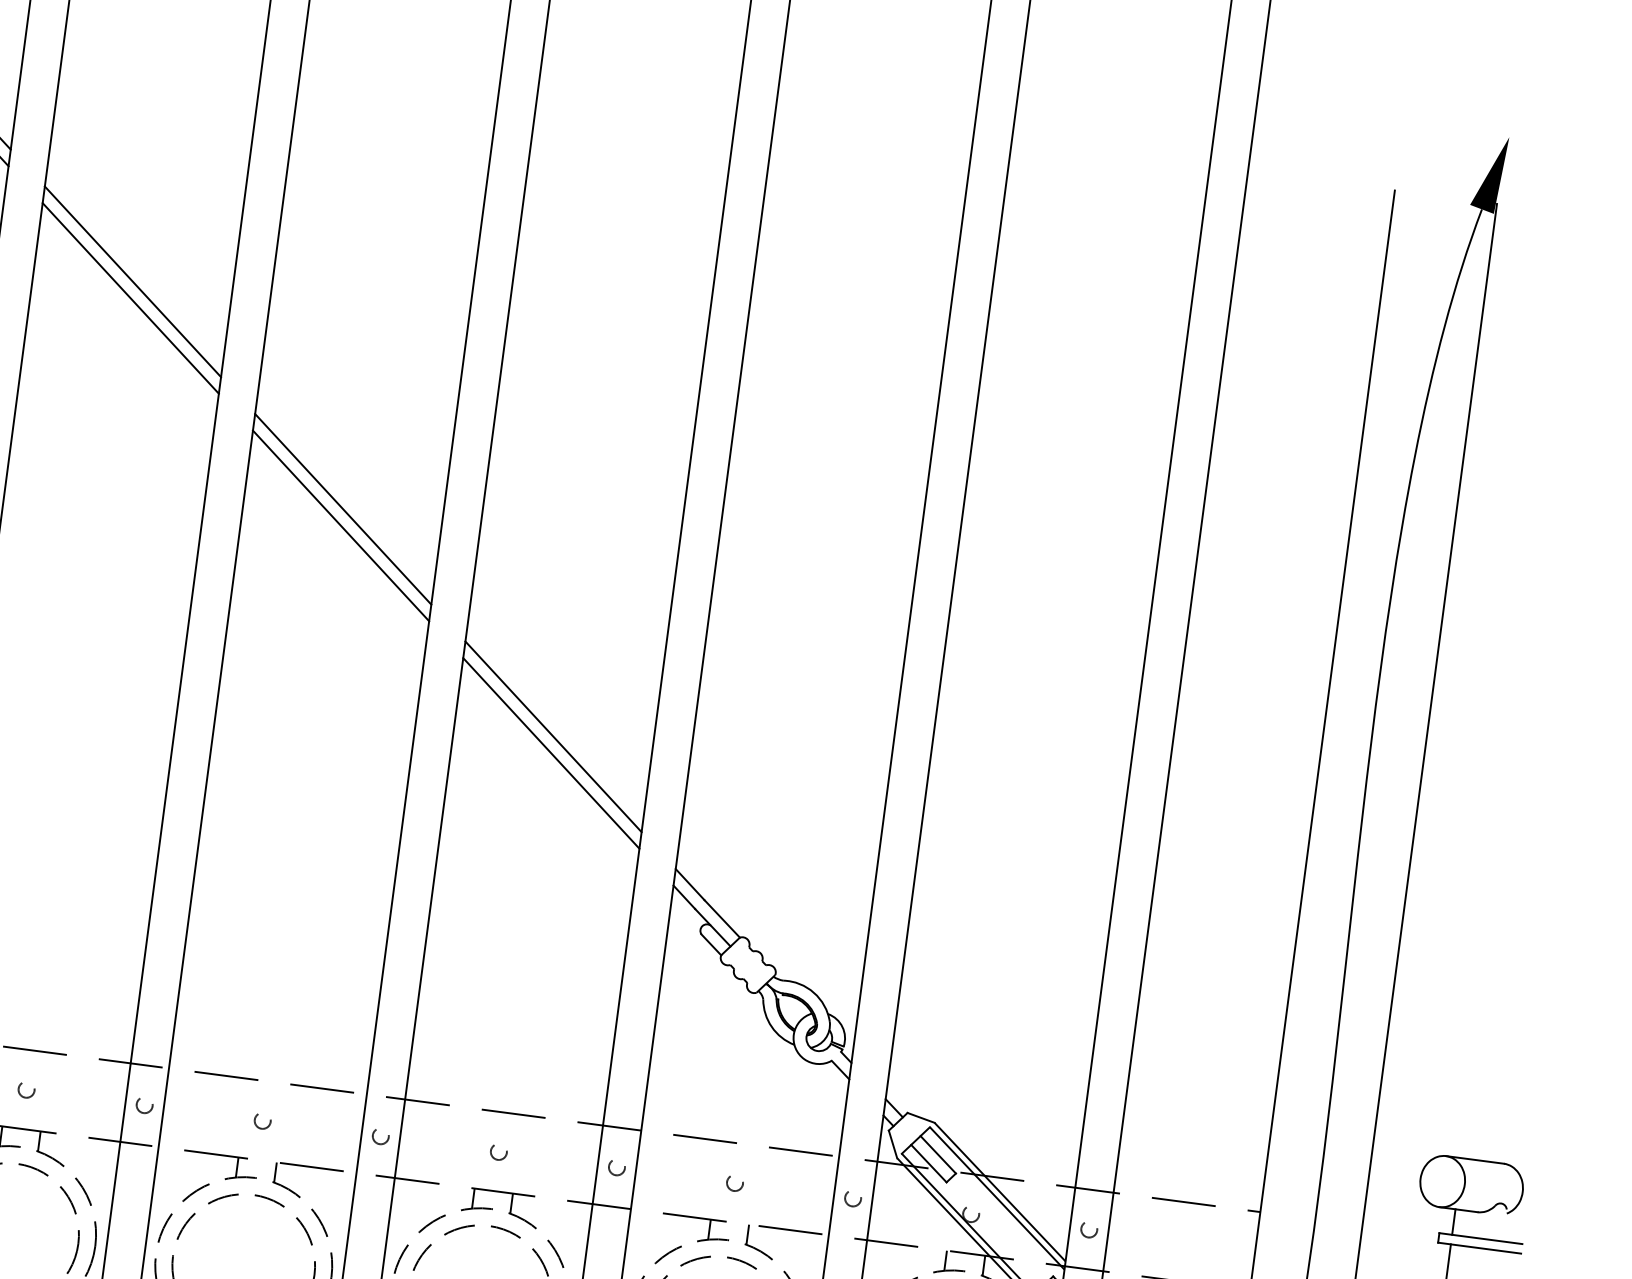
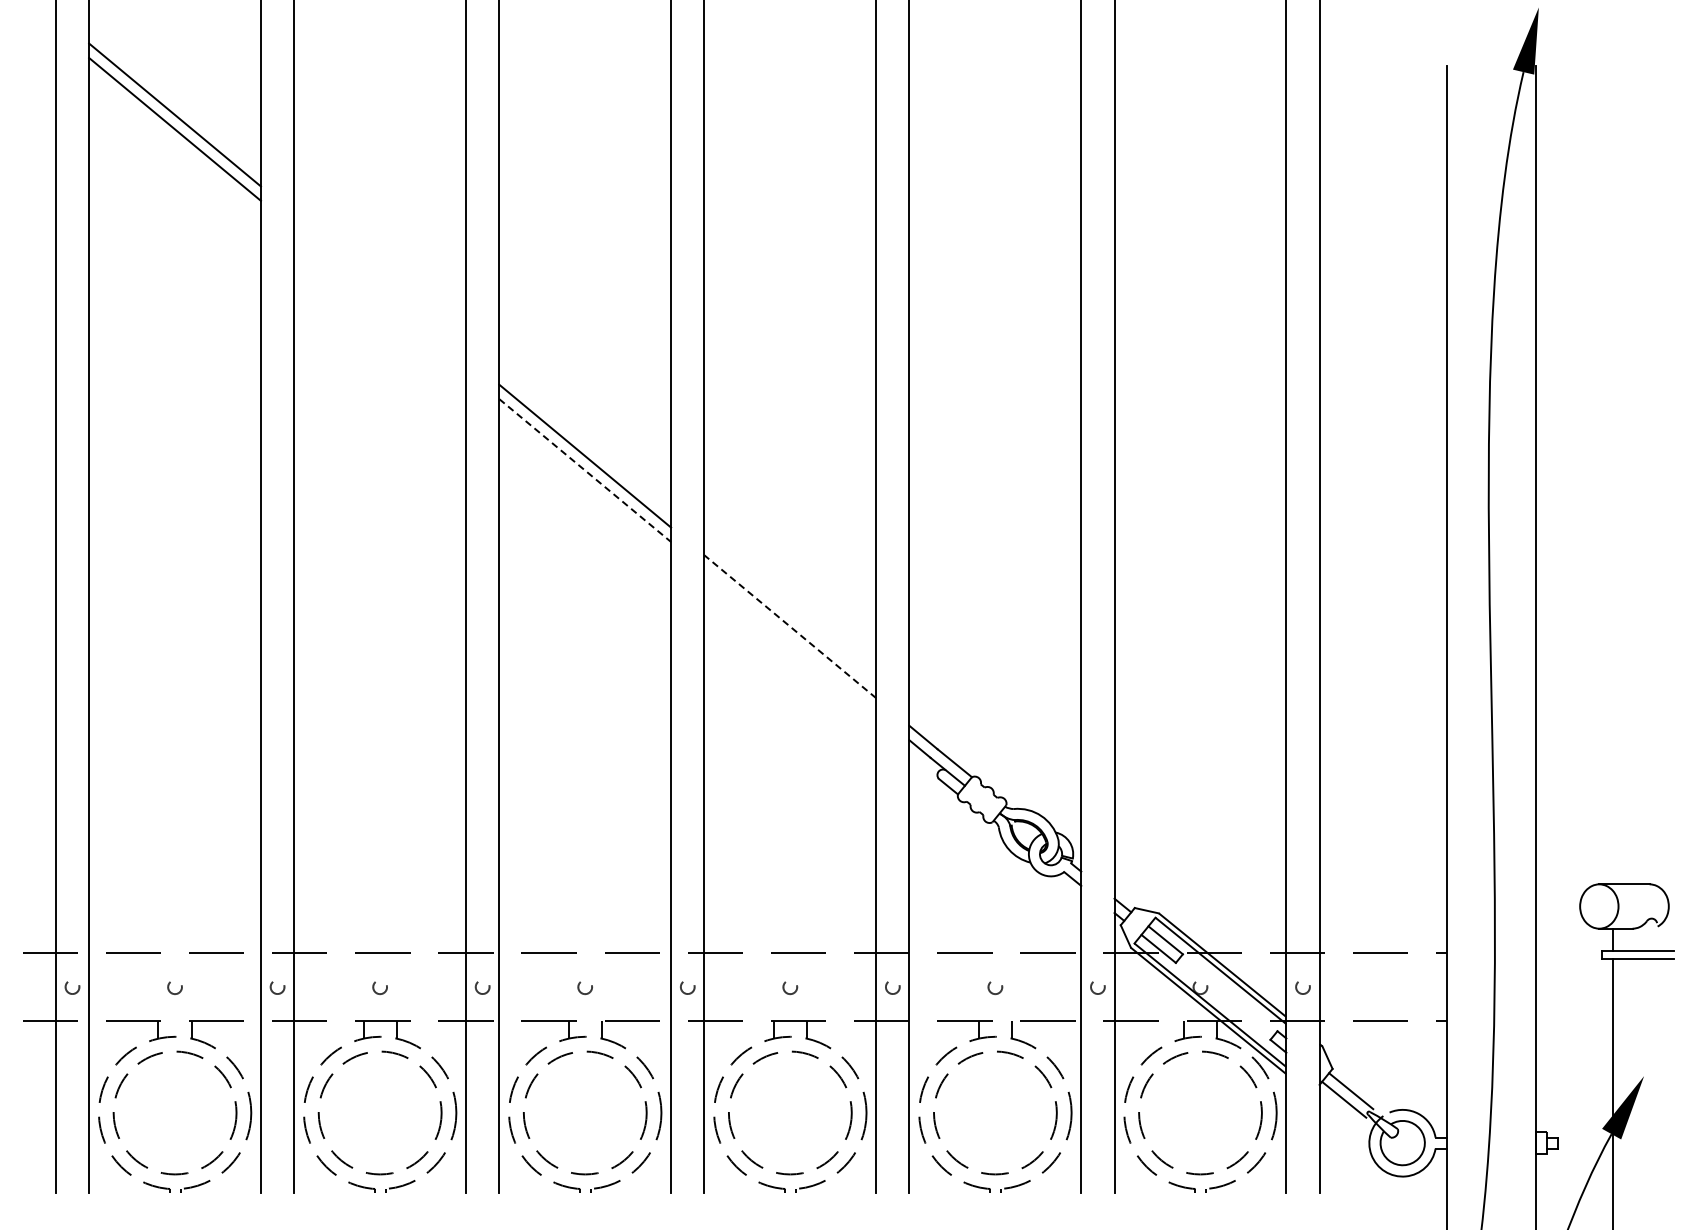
line: (133, 281) -> (380, 285), removed
line: (131, 297) -> (380, 299), removed
line: (341, 525) -> (585, 470), solid -> dashed
line: (553, 736) -> (790, 626), solid -> dashed
line: (551, 752) -> (790, 640), removed

